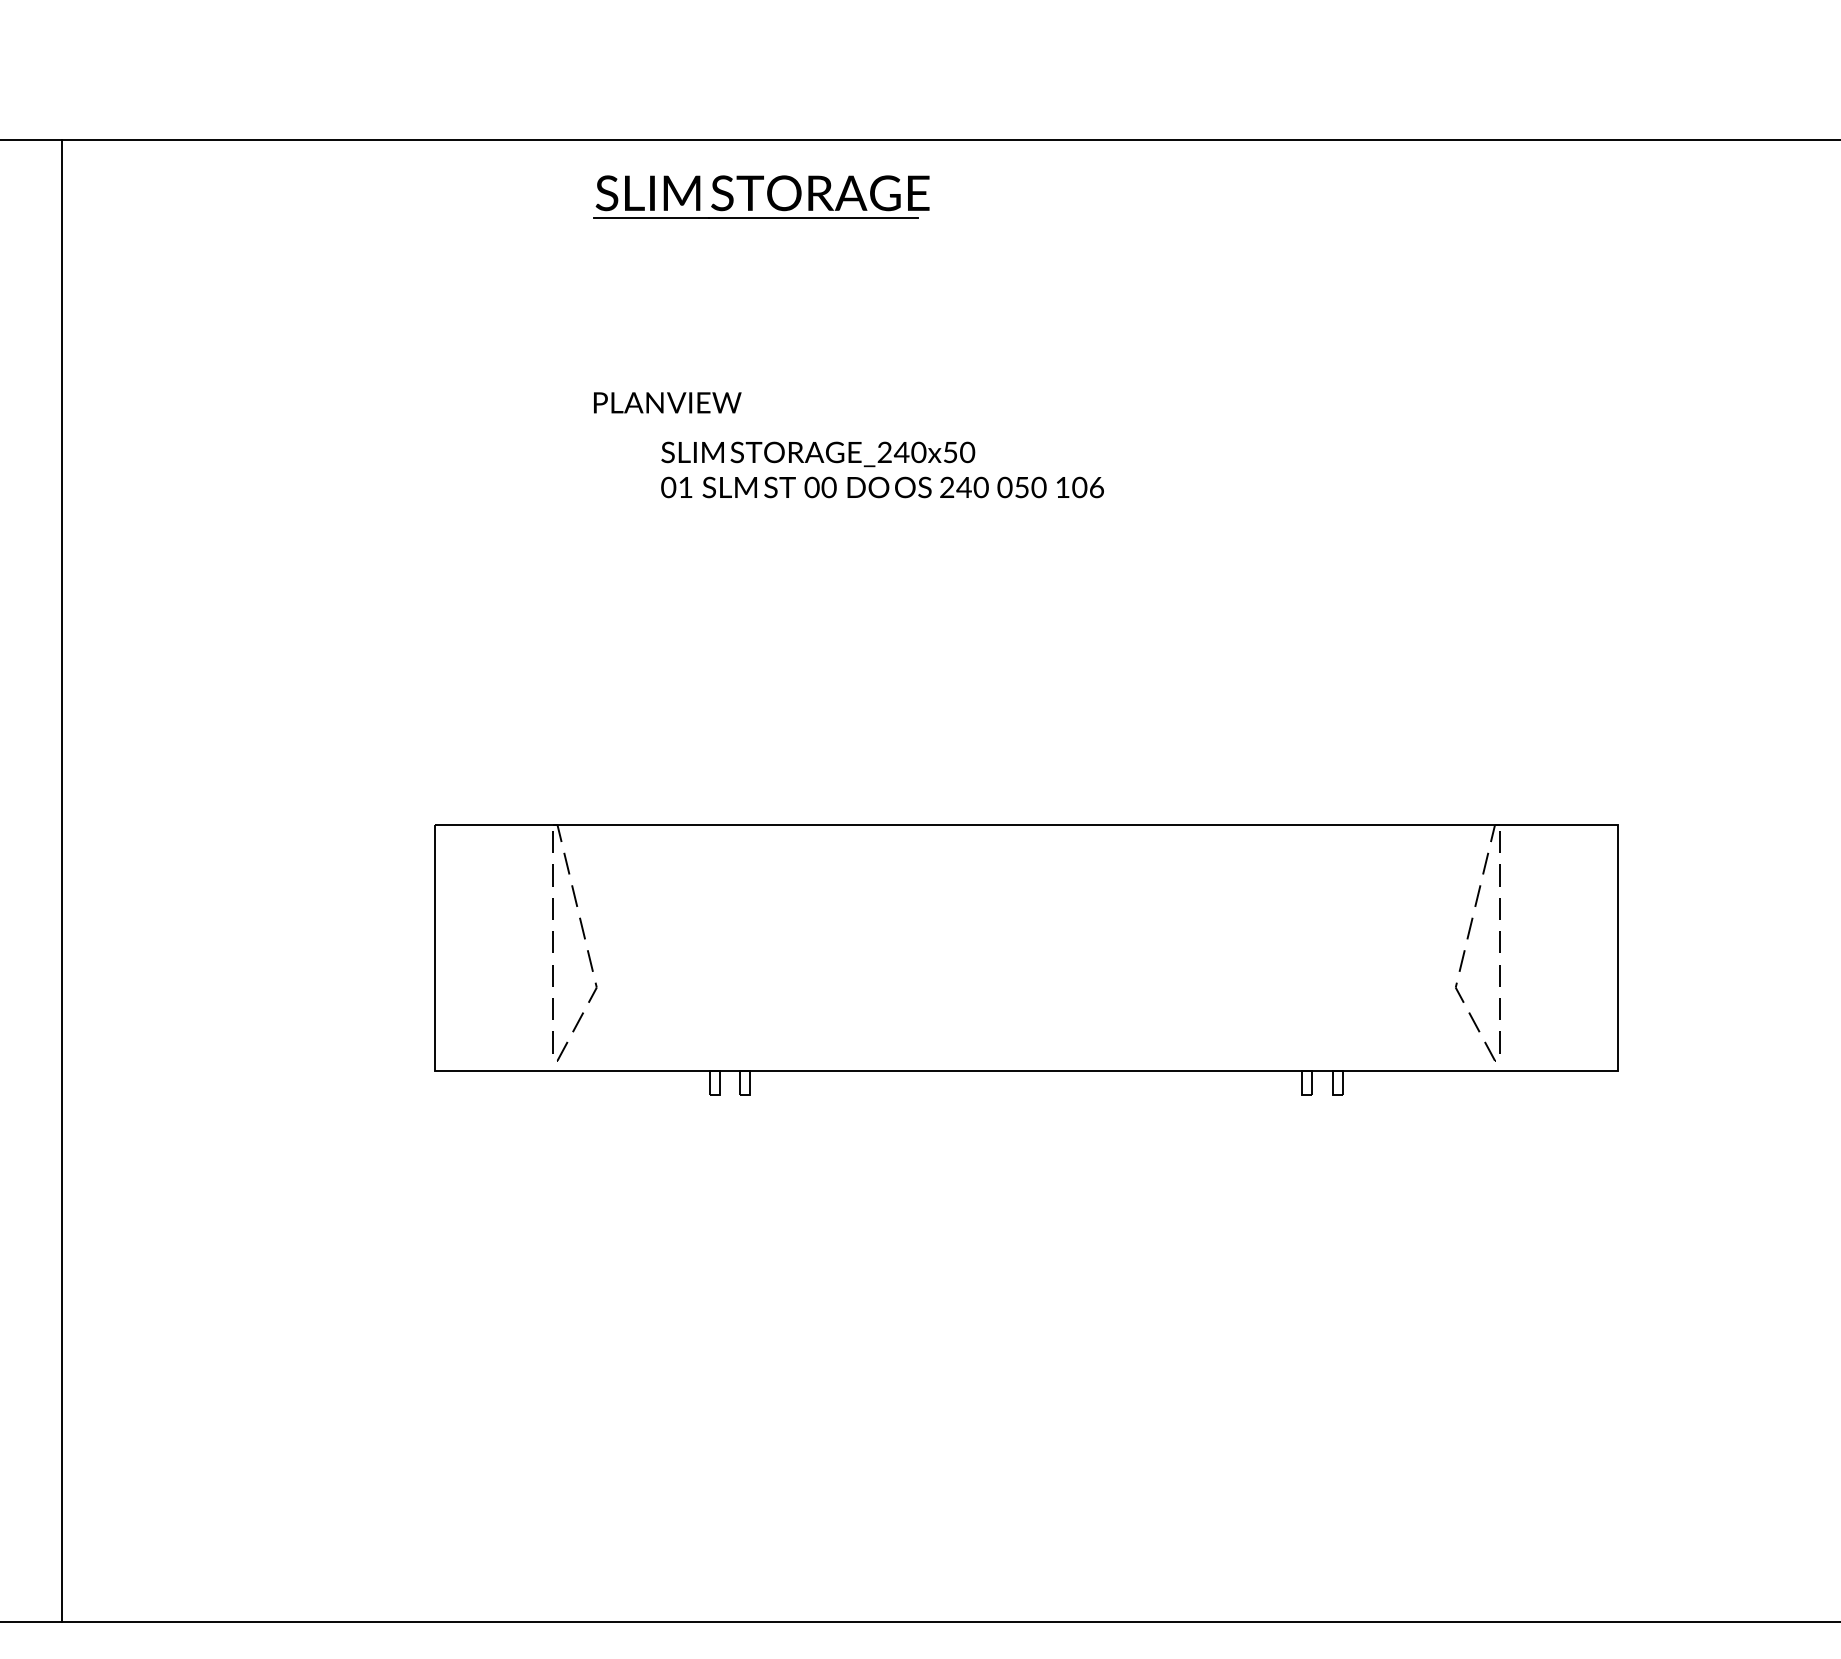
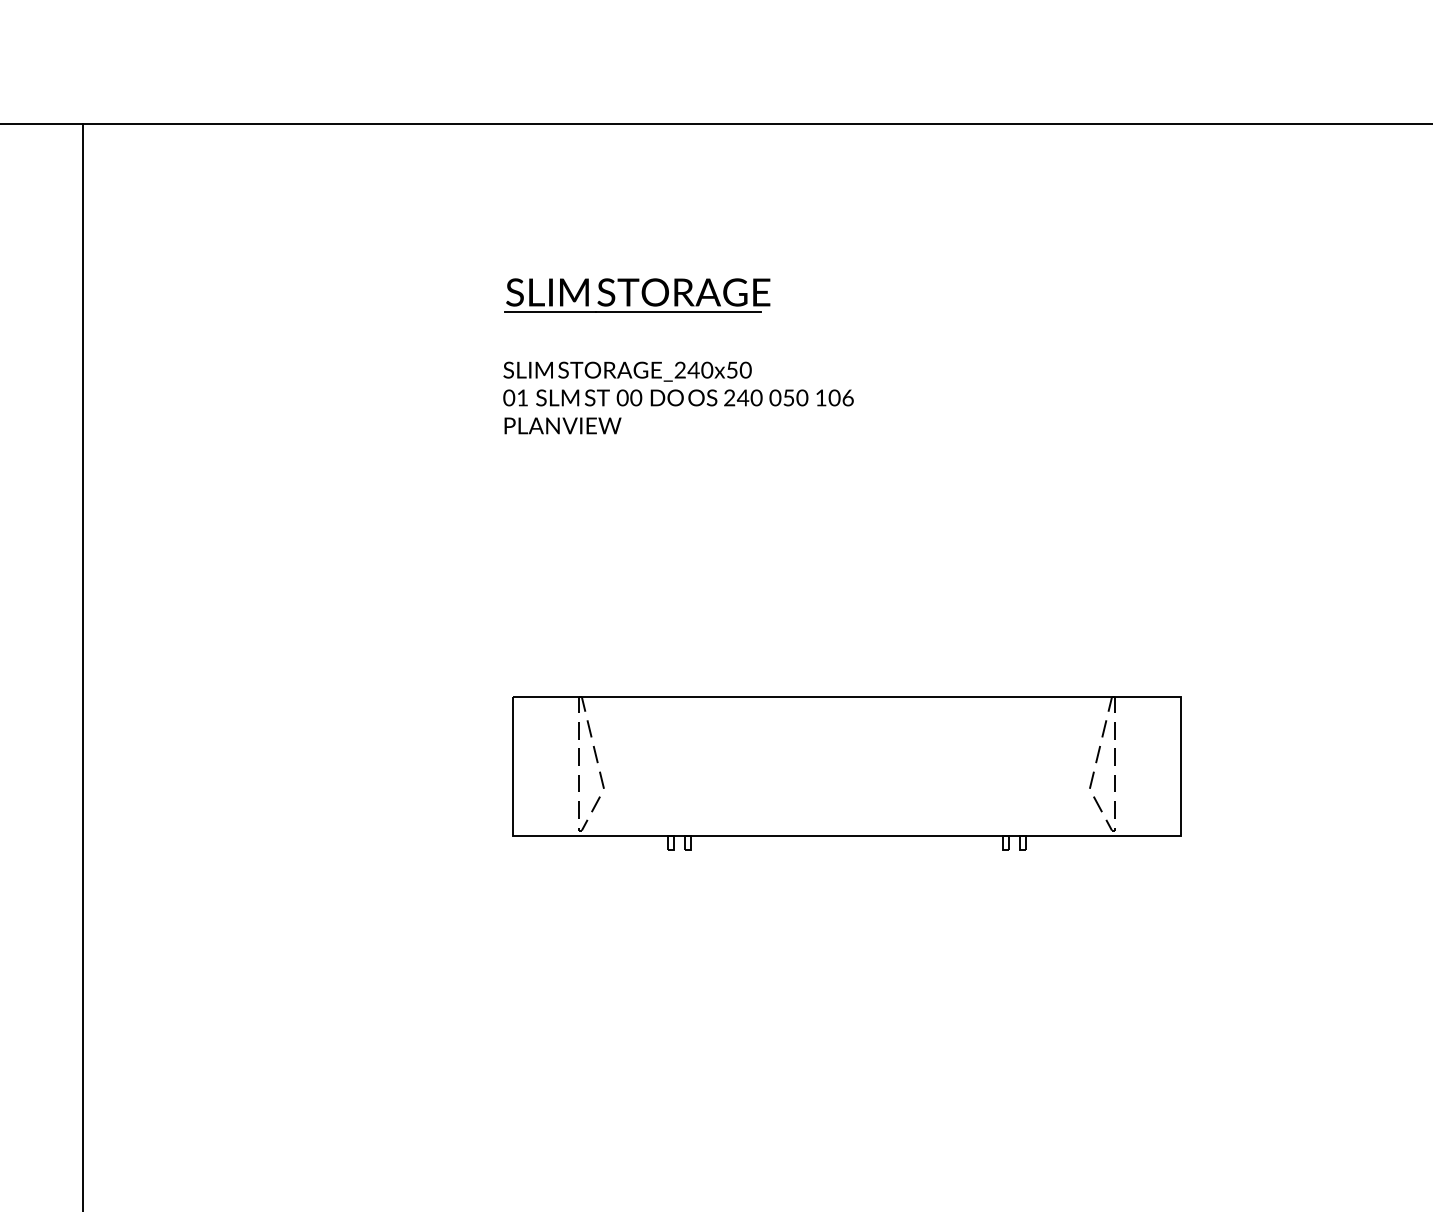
part: (761, 196) -> (637, 295), moved
text: (667, 402) -> (562, 425), moved
text: (882, 469) -> (678, 383), moved
part: (1026, 959) -> (847, 773), size x0.71

